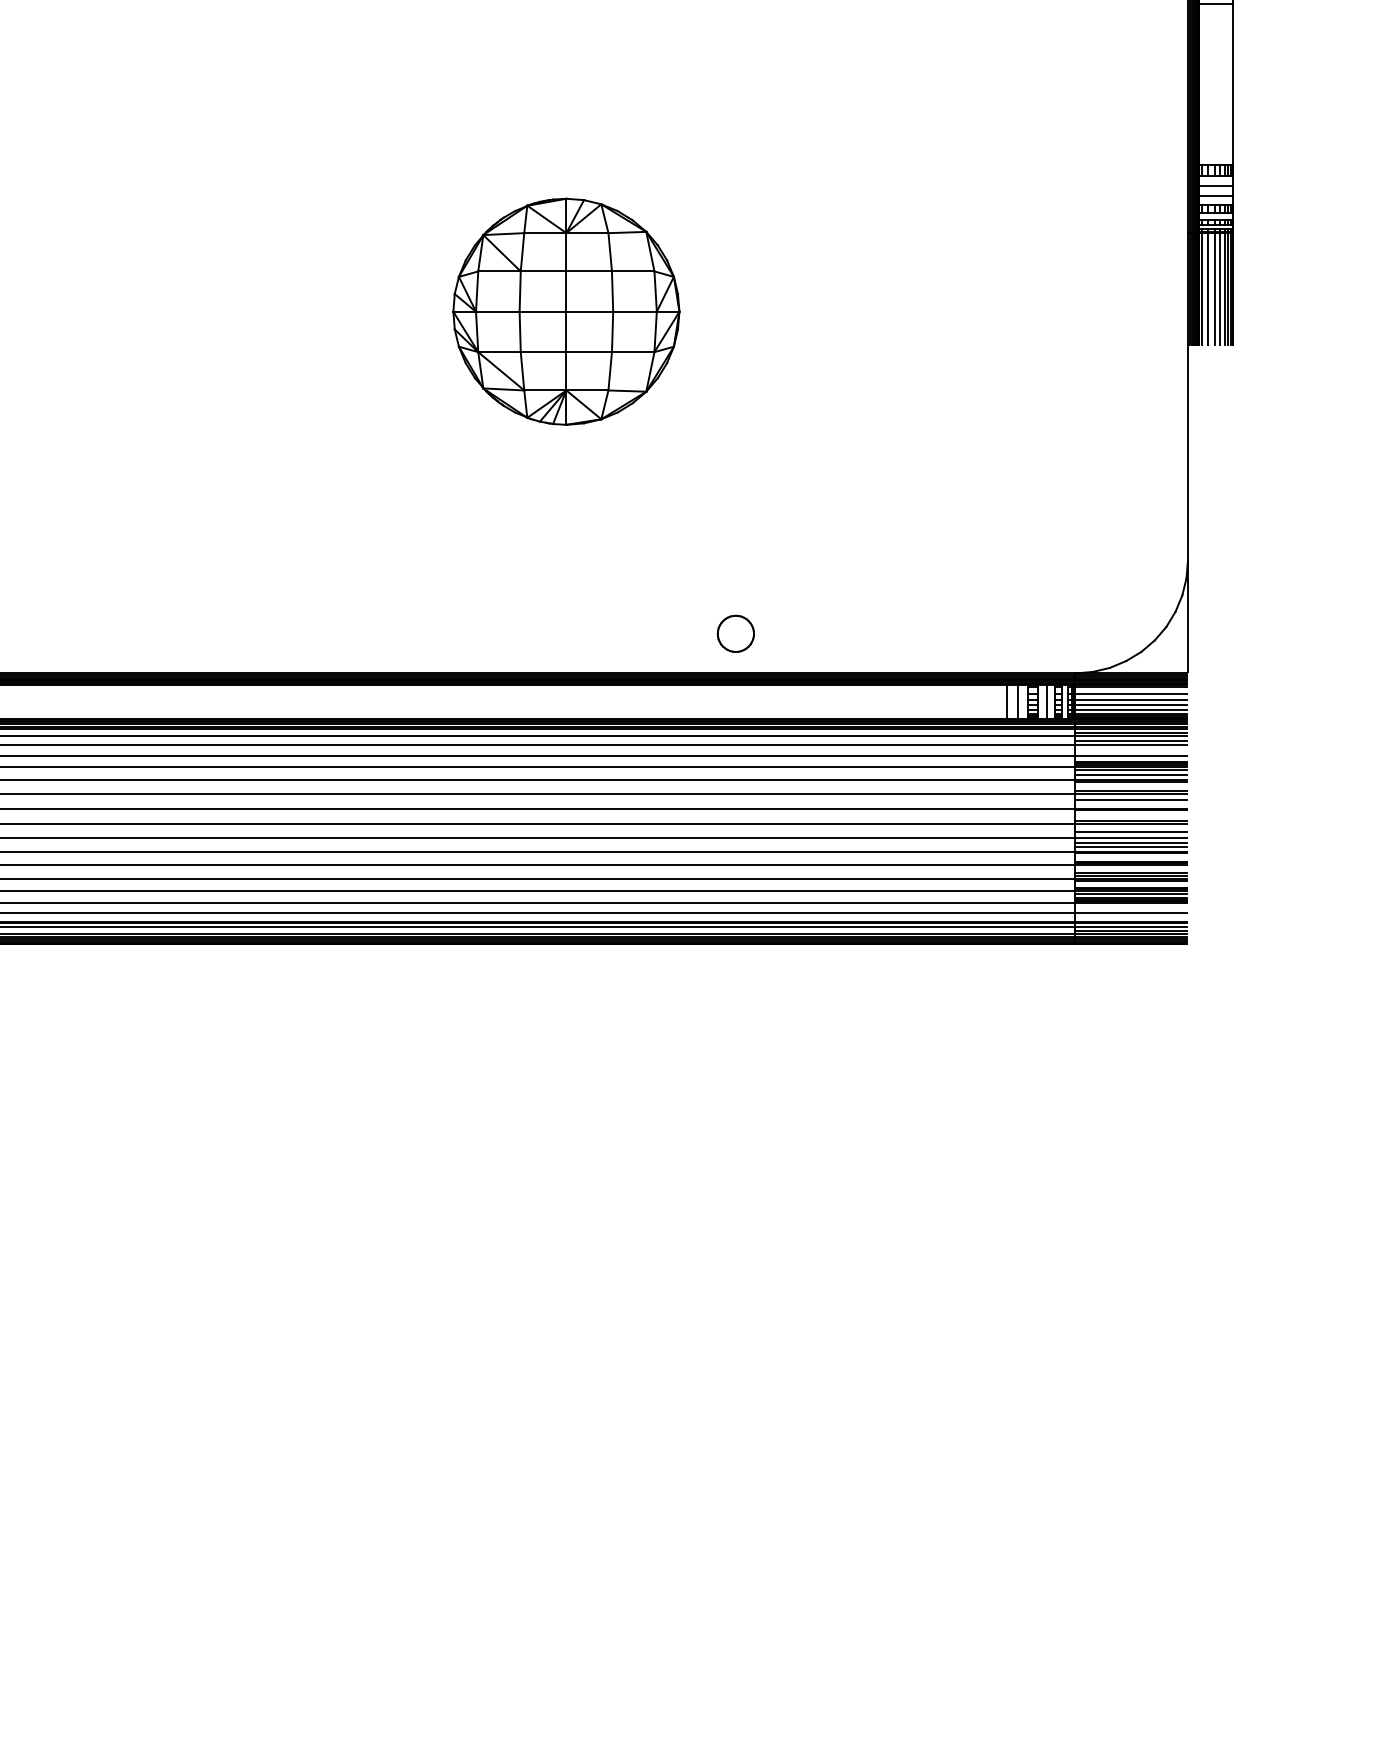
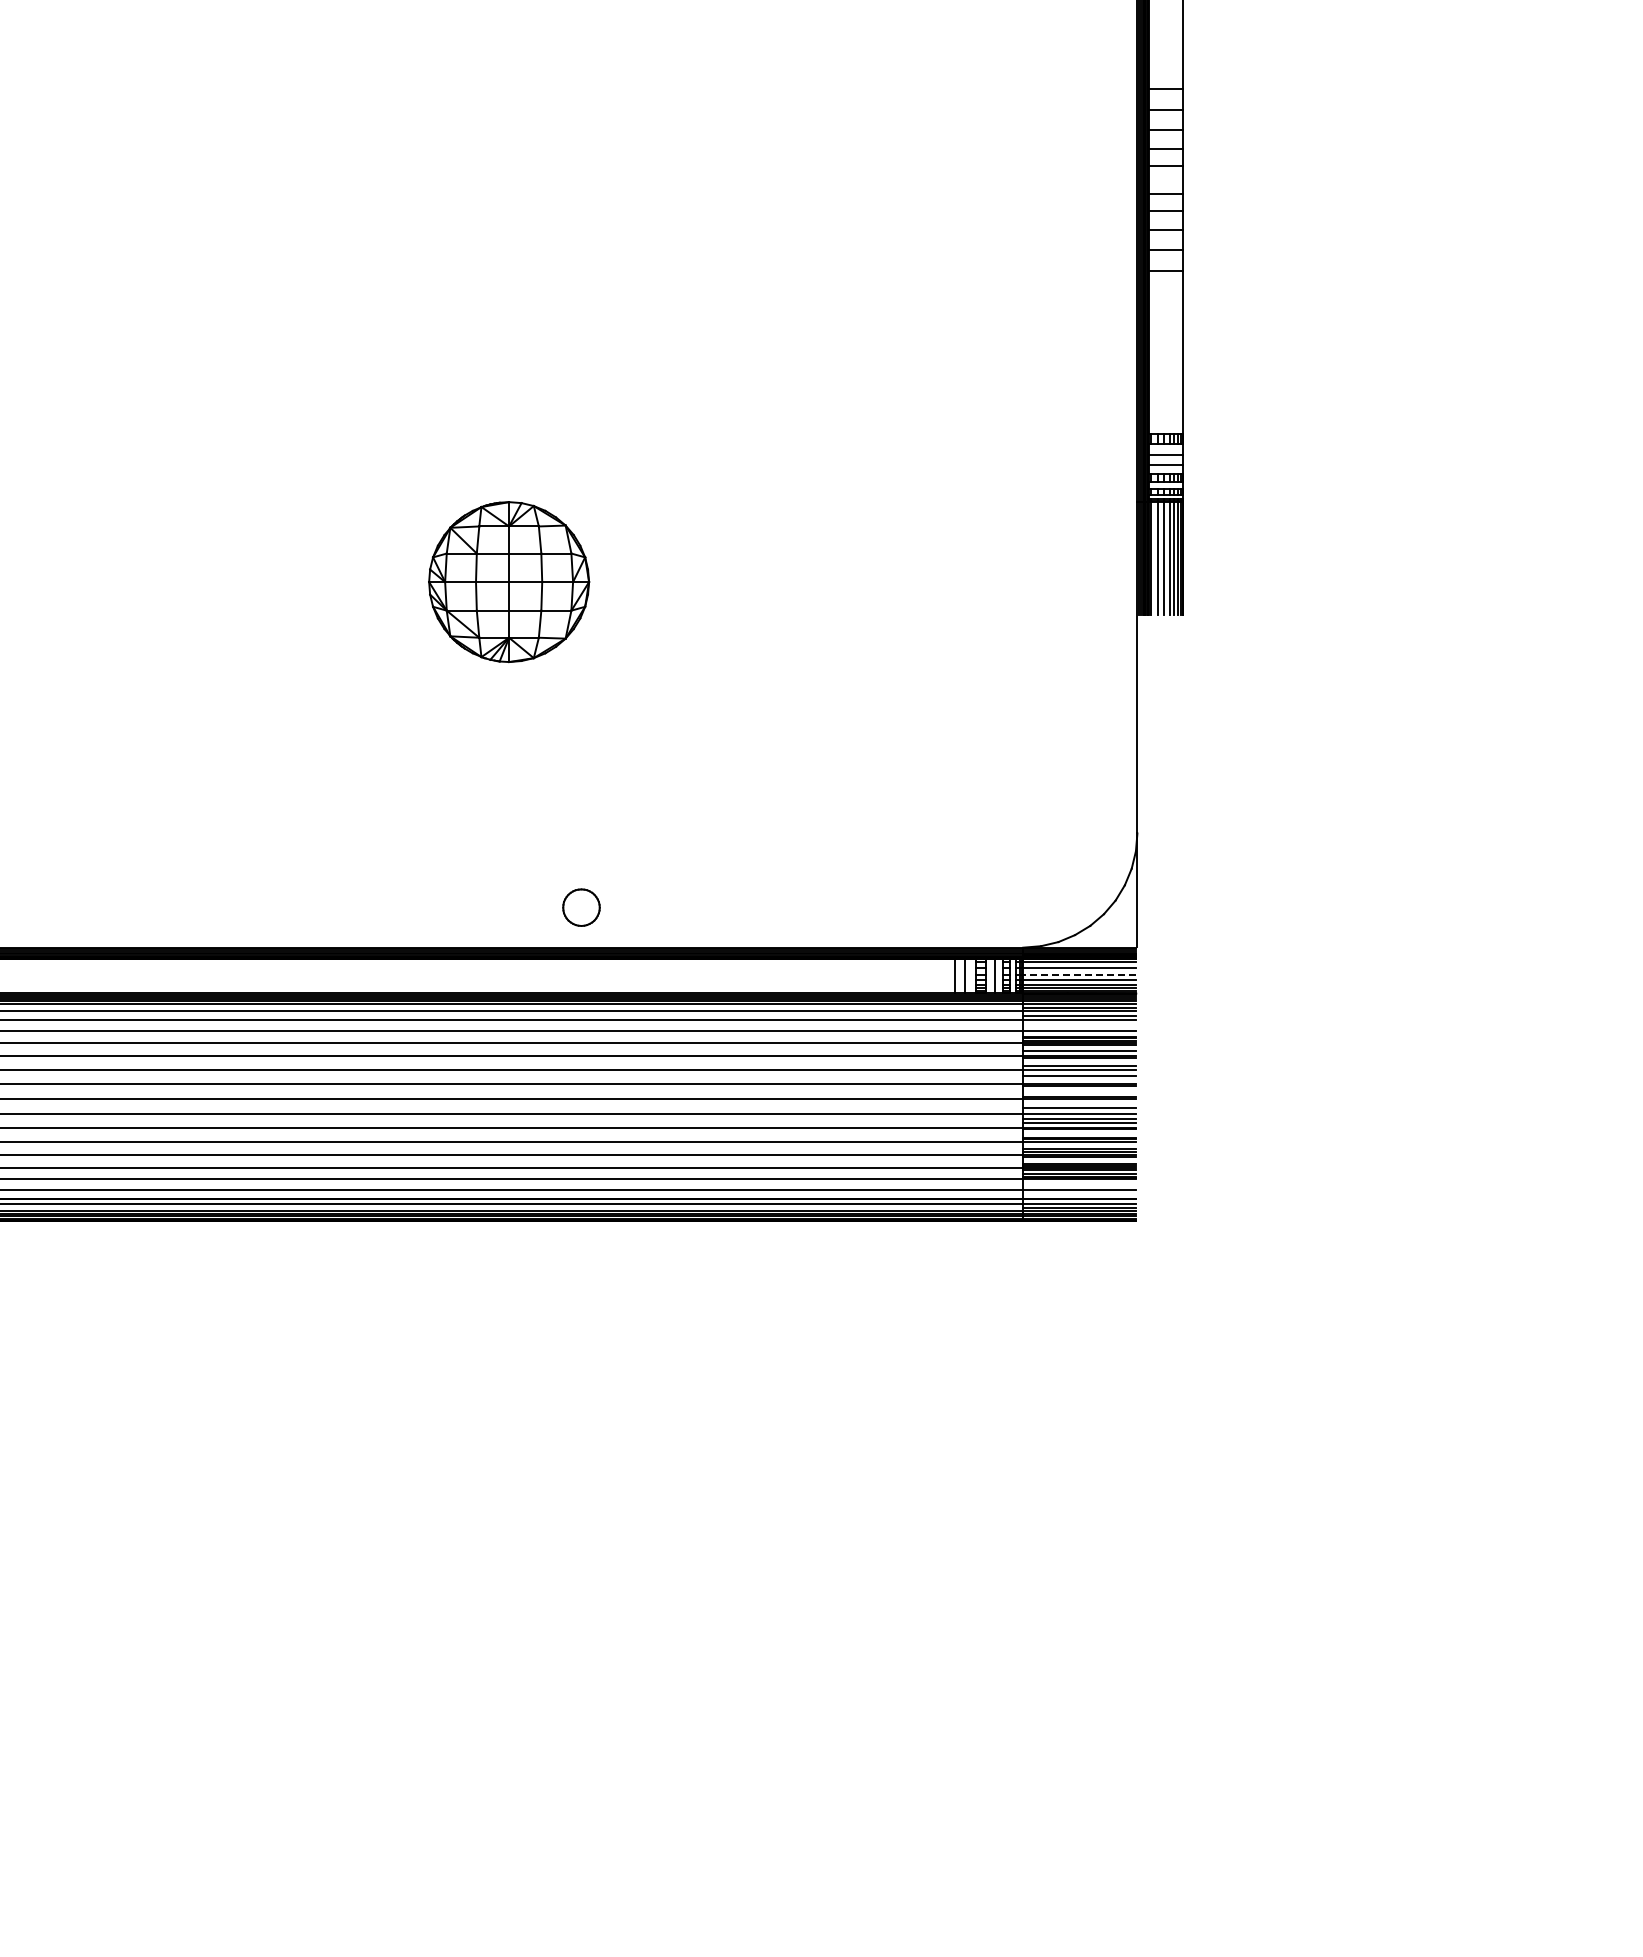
part: (565, 311) -> (508, 581), size x0.7
part: (735, 633) -> (581, 907), moved
line: (1130, 699) -> (1079, 974), solid -> dashed

